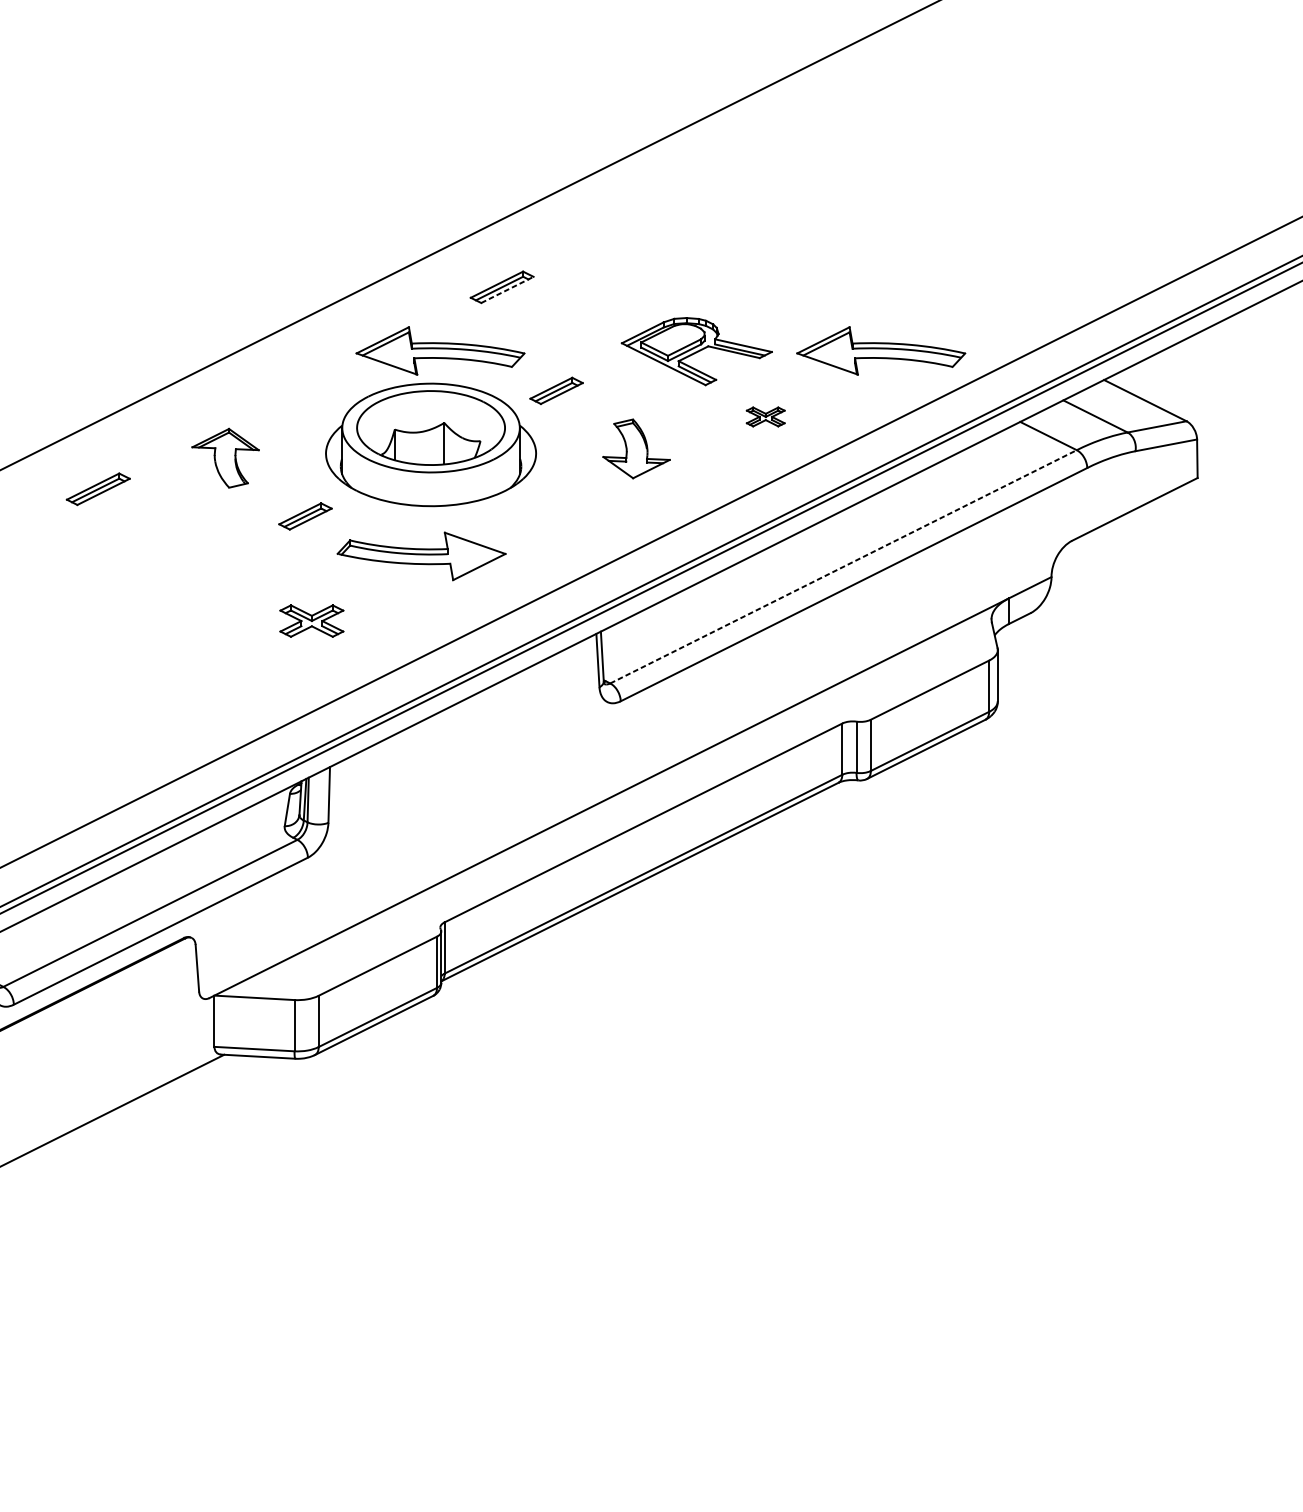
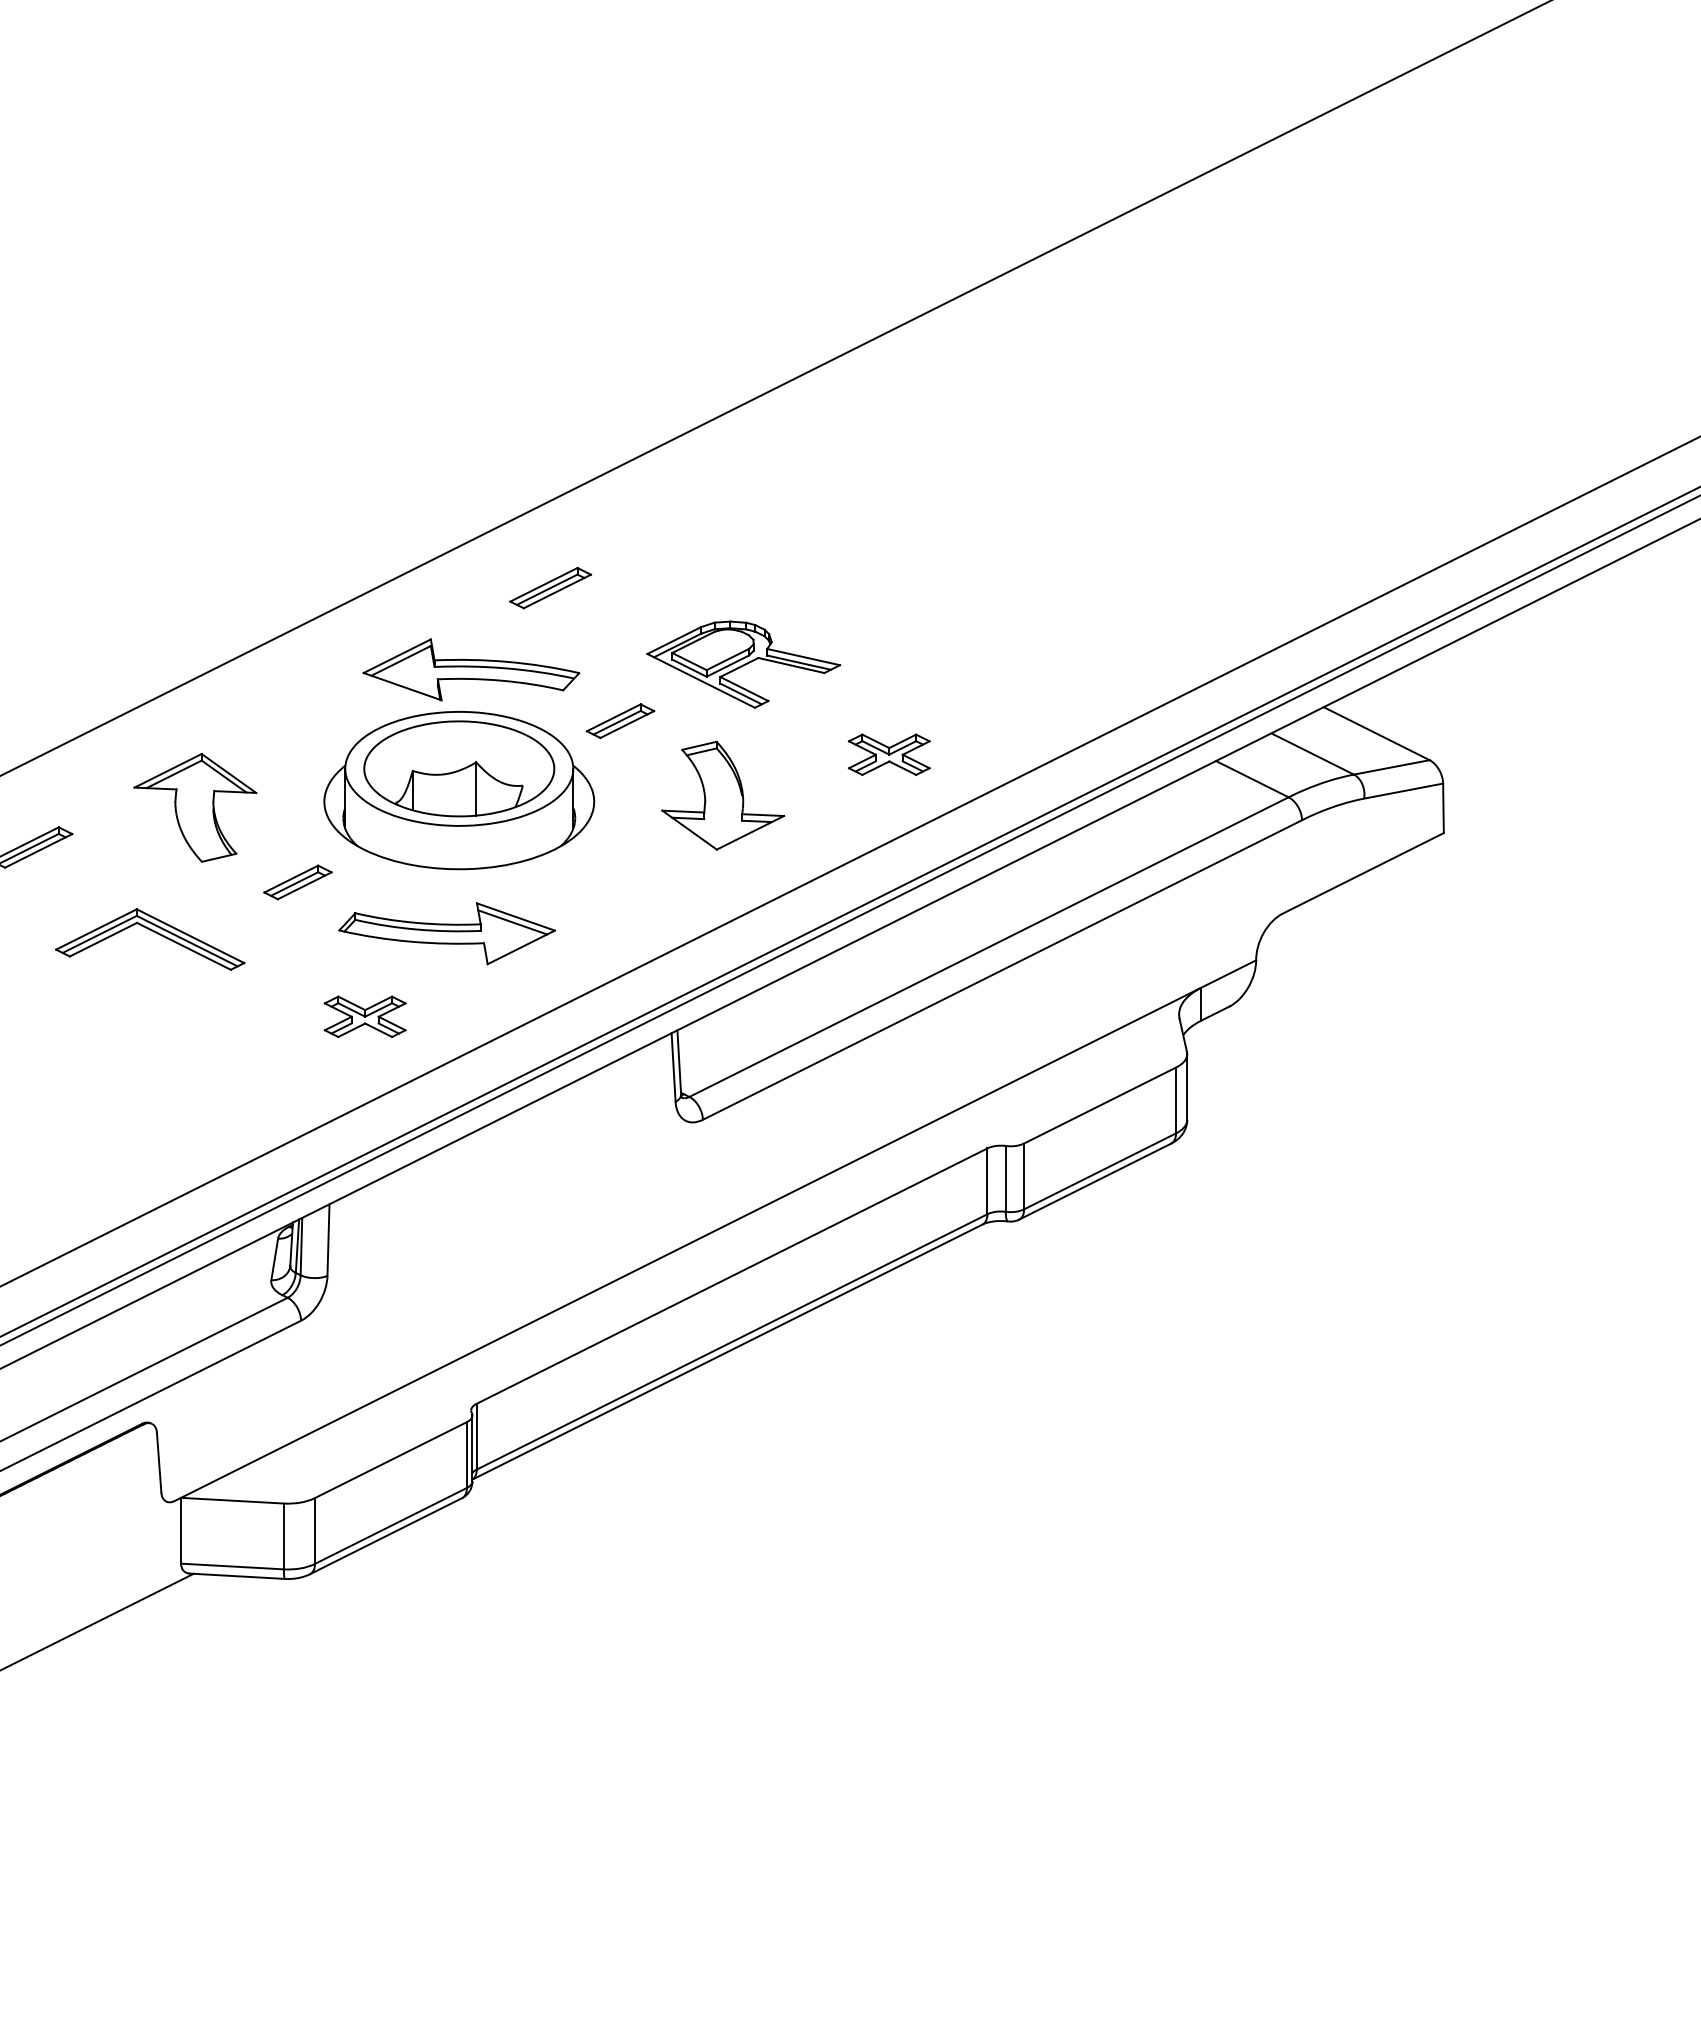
line: (507, 289) -> (557, 591), dashed -> solid
part: (881, 350) -> (1037, 669), removed
part: (696, 351) -> (743, 664), moved
part: (765, 416) -> (888, 754), size x1.67
part: (636, 448) -> (723, 795), size x1.43
part: (225, 458) -> (195, 807), size x1.43
line: (472, 547) -> (512, 922), added
part: (192, 555) -> (153, 932), added
line: (843, 567) -> (989, 947), dashed -> solid
part: (311, 620) -> (364, 1016), moved

